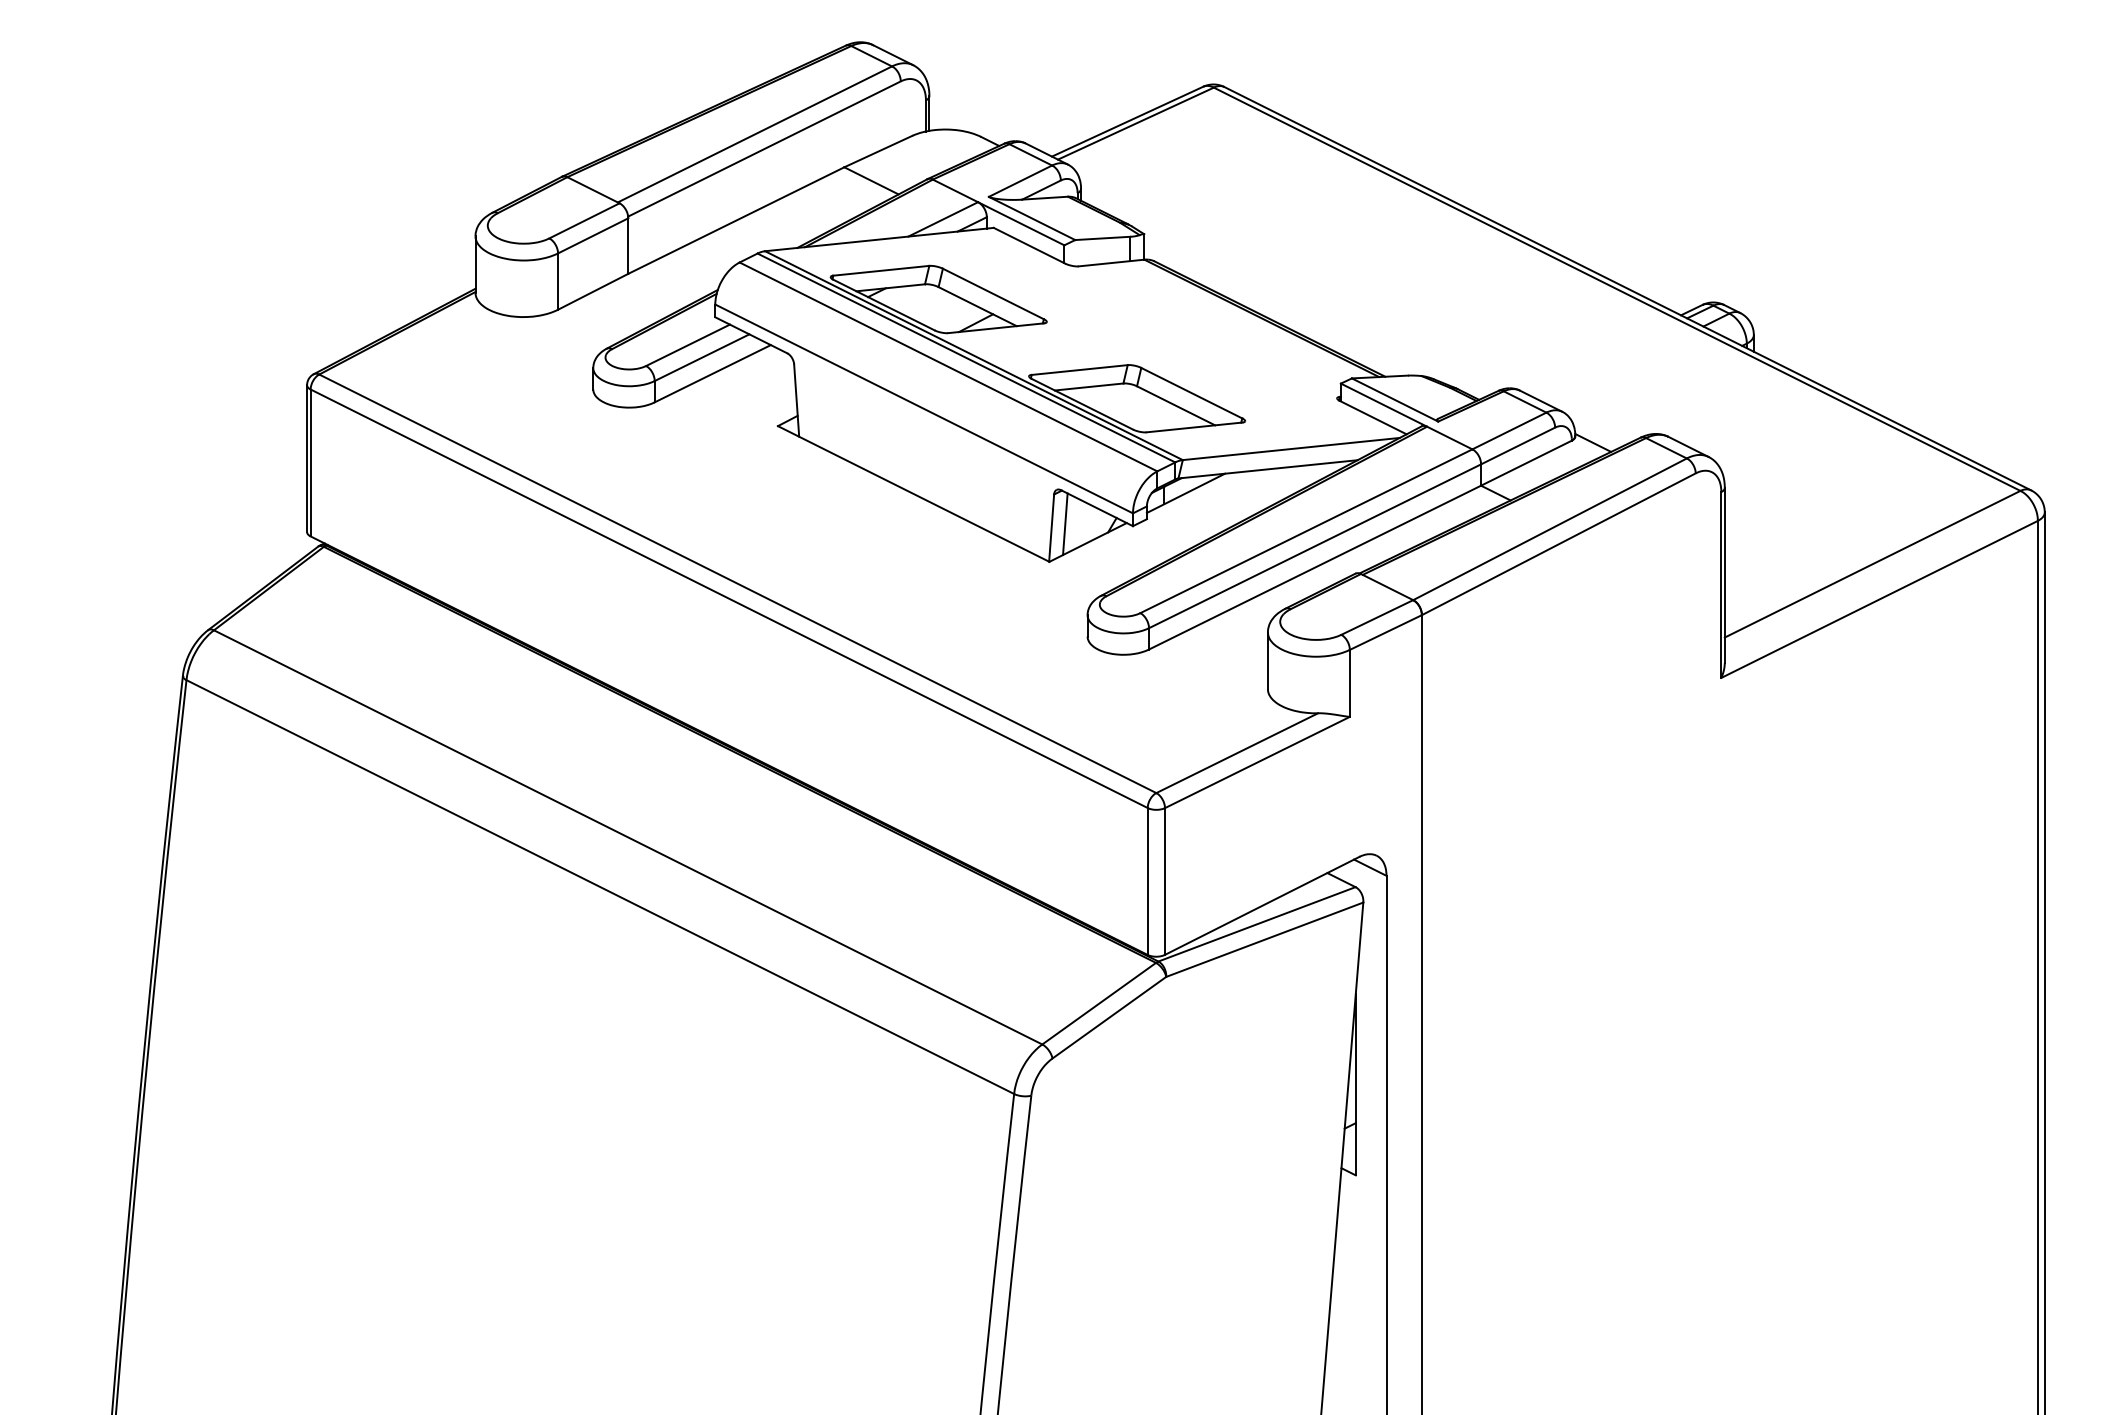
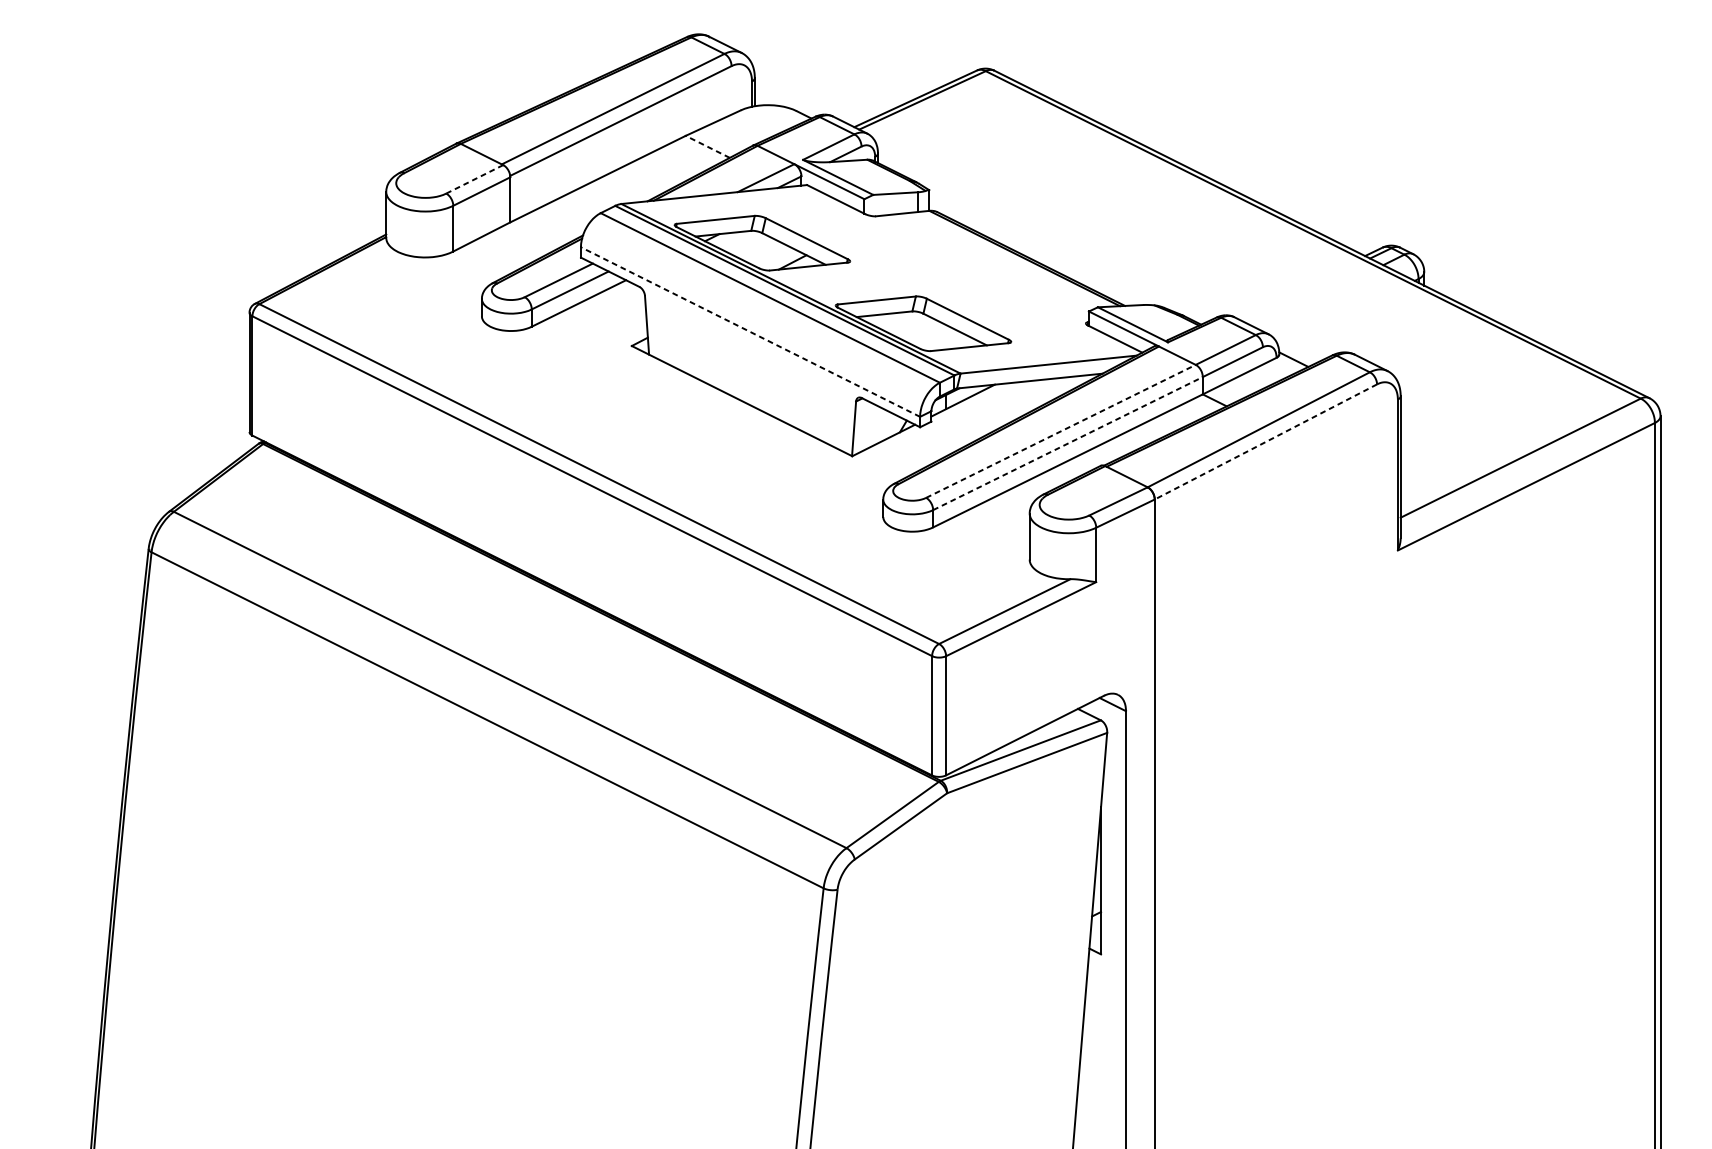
line: (871, 180) -> (707, 146), solid -> dashed
line: (584, 221) -> (474, 179), solid -> dashed
line: (923, 408) -> (750, 331), solid -> dashed
line: (1065, 524) -> (865, 425), removed
line: (1306, 531) -> (1061, 431), solid -> dashed
line: (1558, 544) -> (1265, 442), solid -> dashed
line: (1315, 546) -> (1068, 443), solid -> dashed

